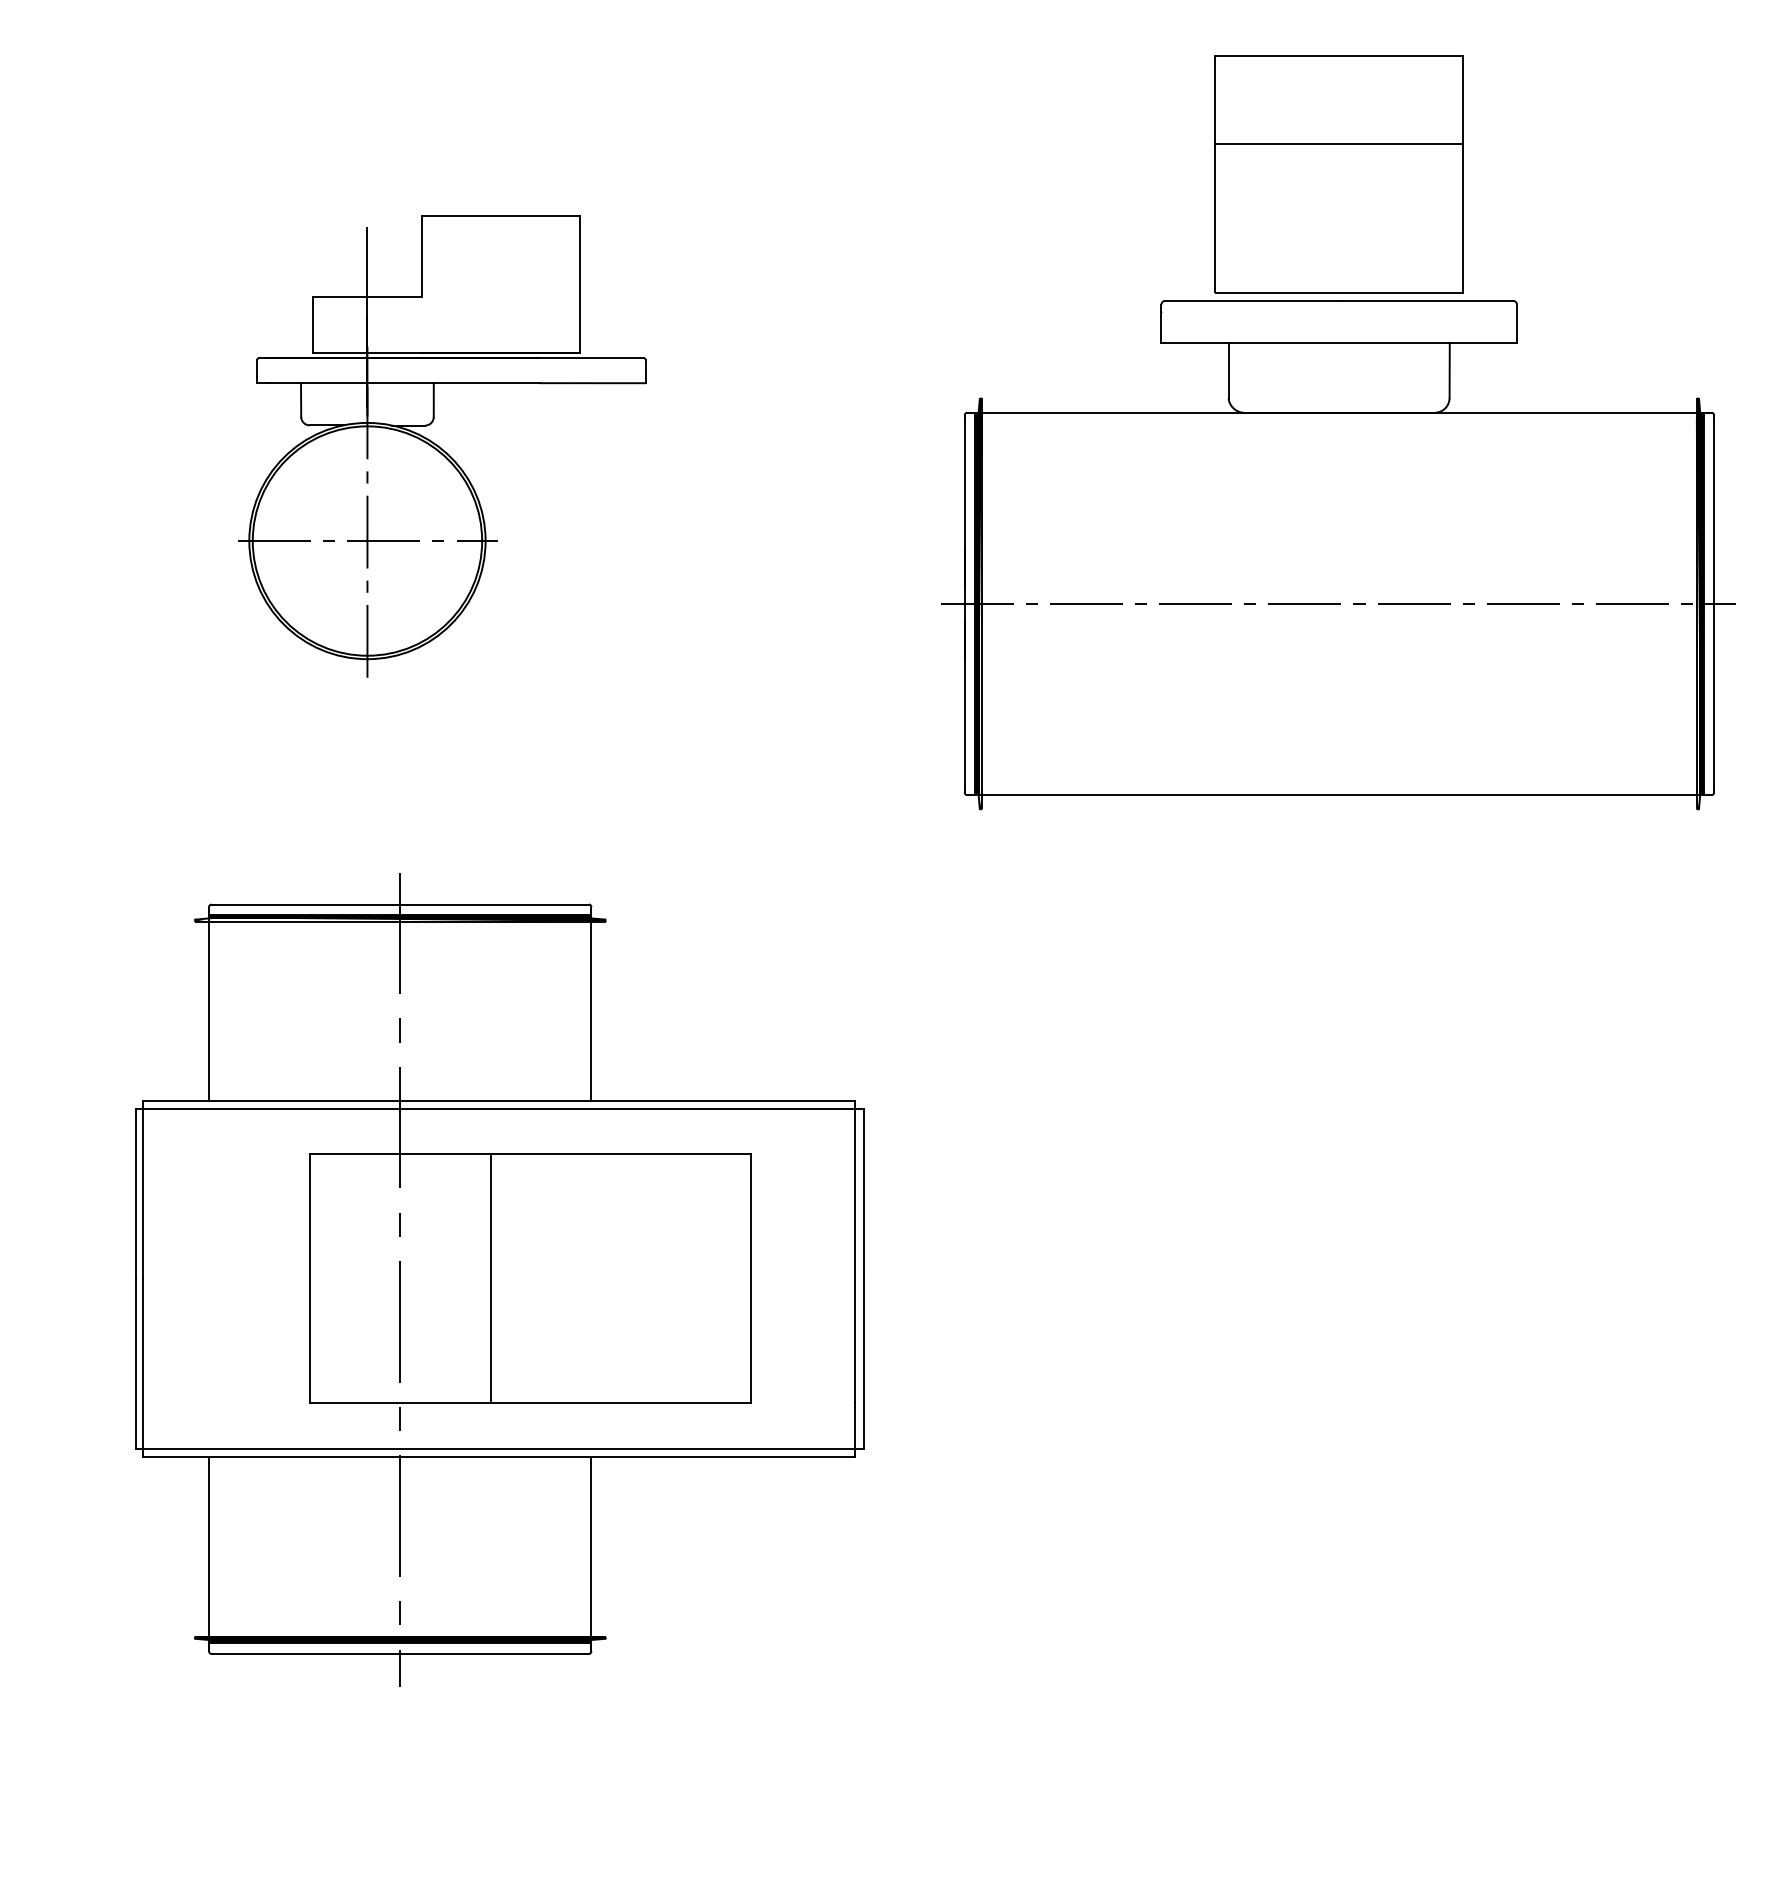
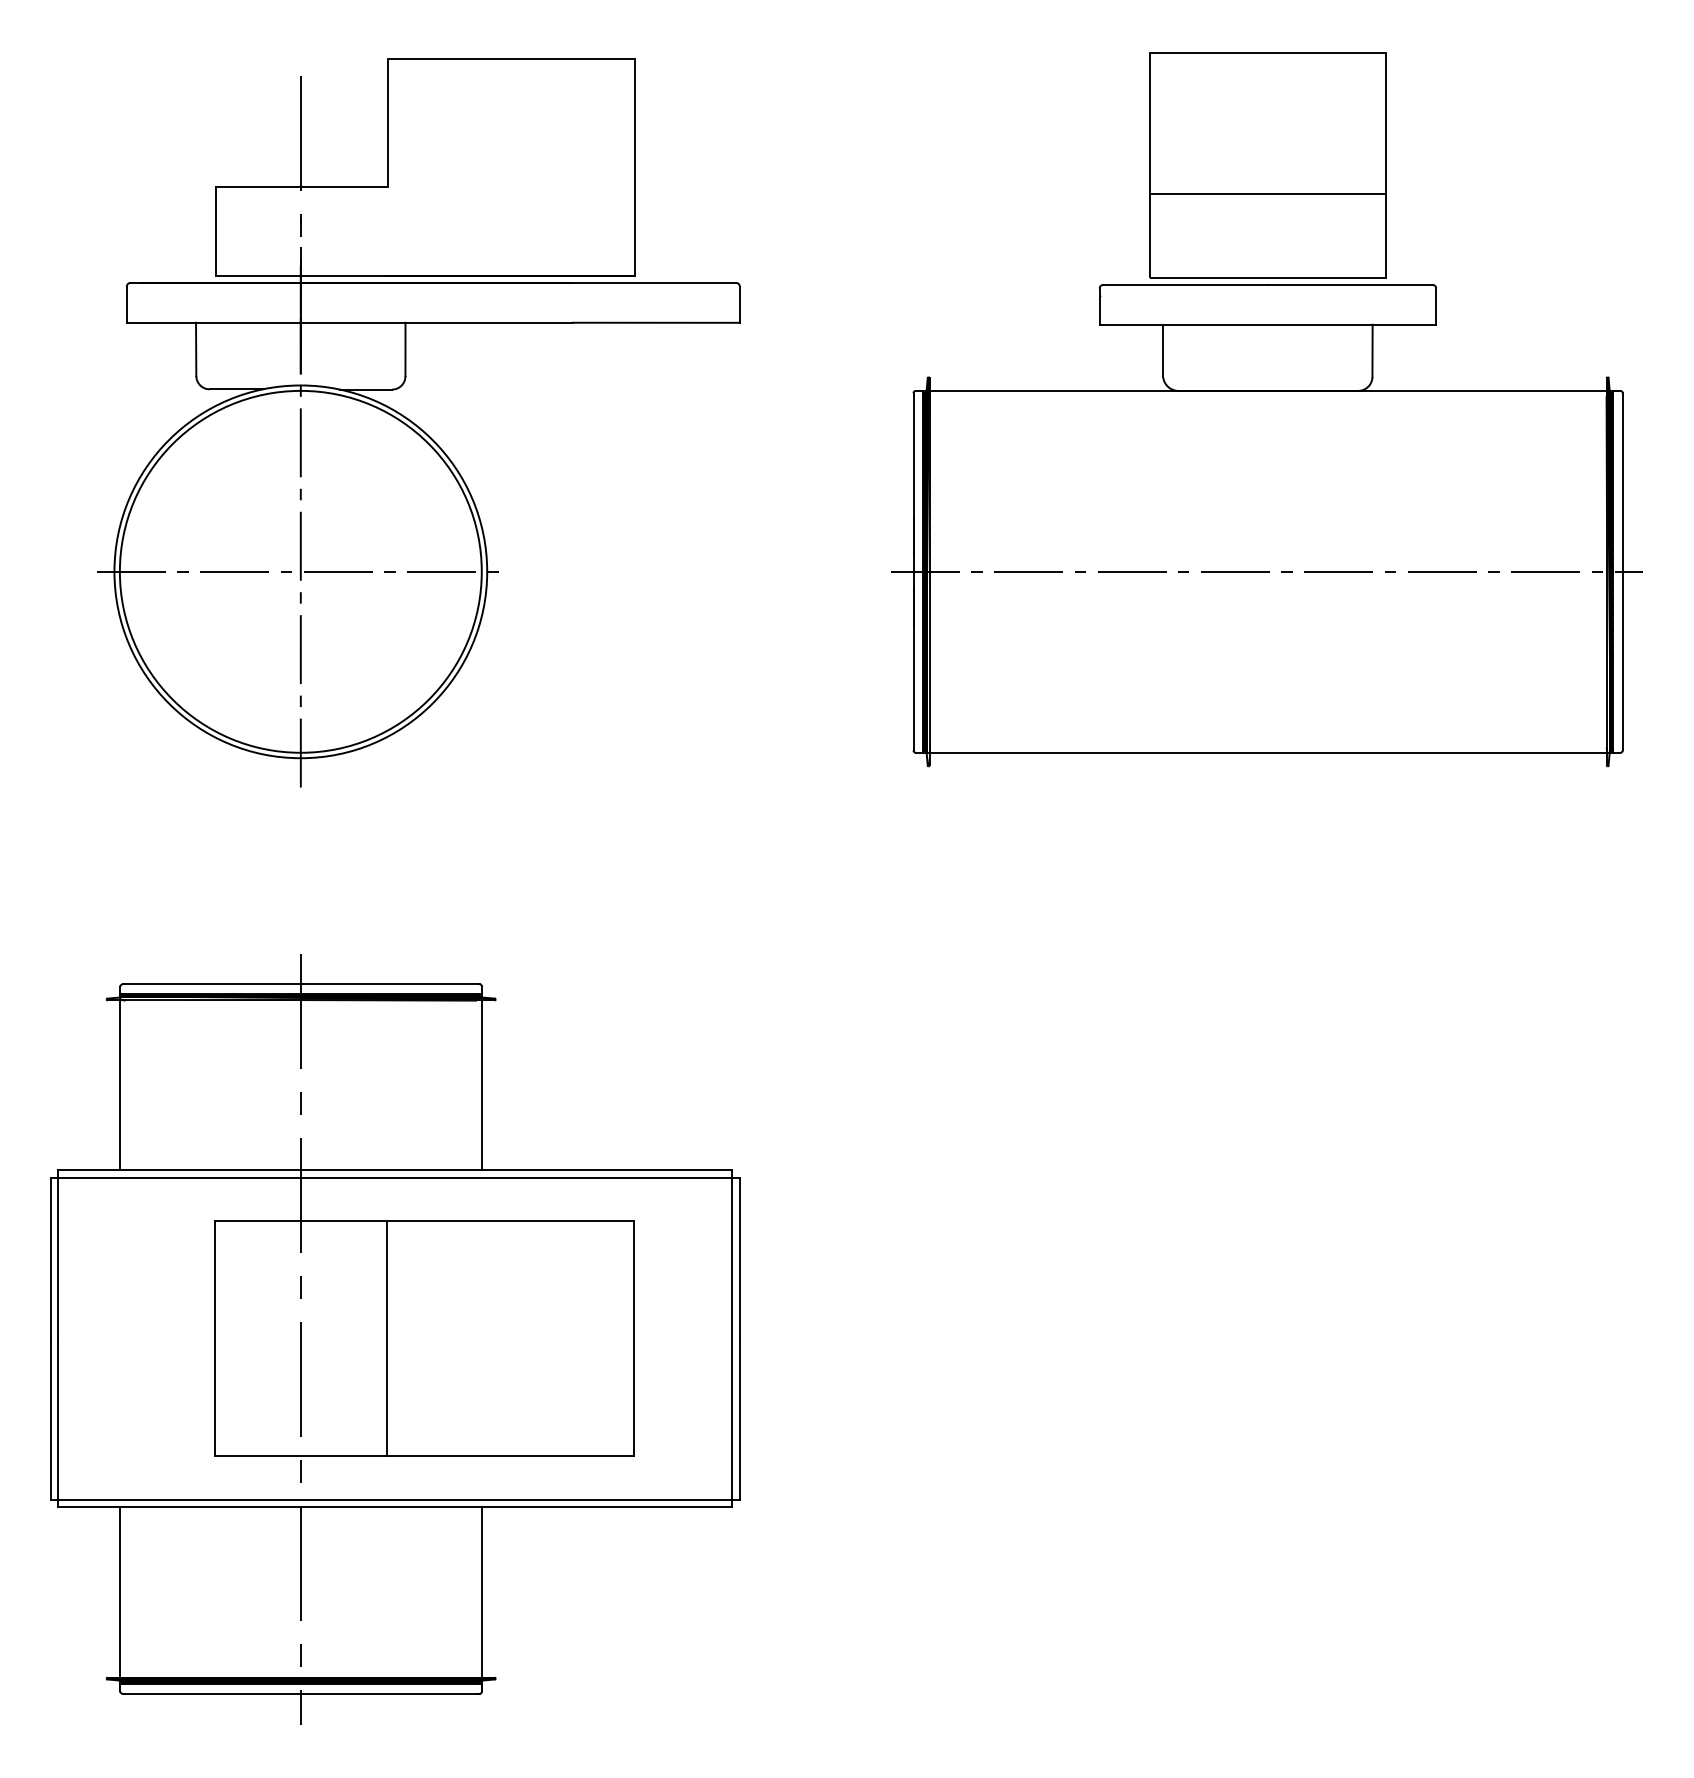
line: (1338, 144) -> (1267, 194), moved
part: (441, 446) -> (418, 422), size x1.67
part: (499, 1279) -> (395, 1339), moved

